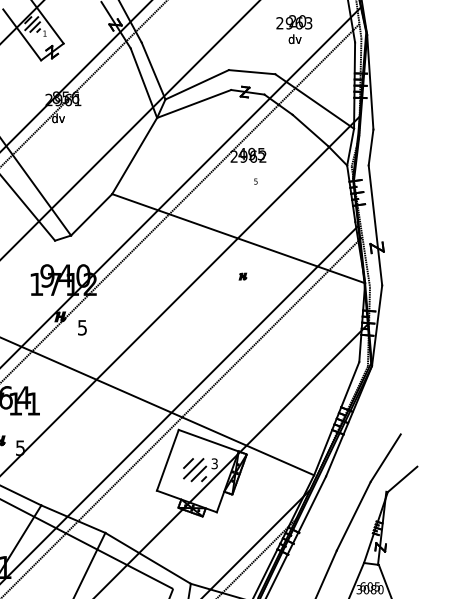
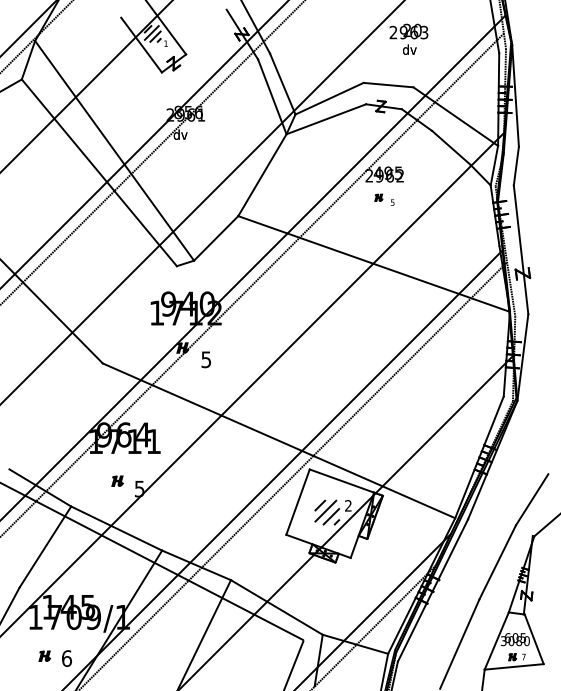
text: (293, 28) -> (408, 38), moved
part: (242, 276) -> (378, 197), moved
text: (214, 463) -> (348, 505), 3 -> 2

